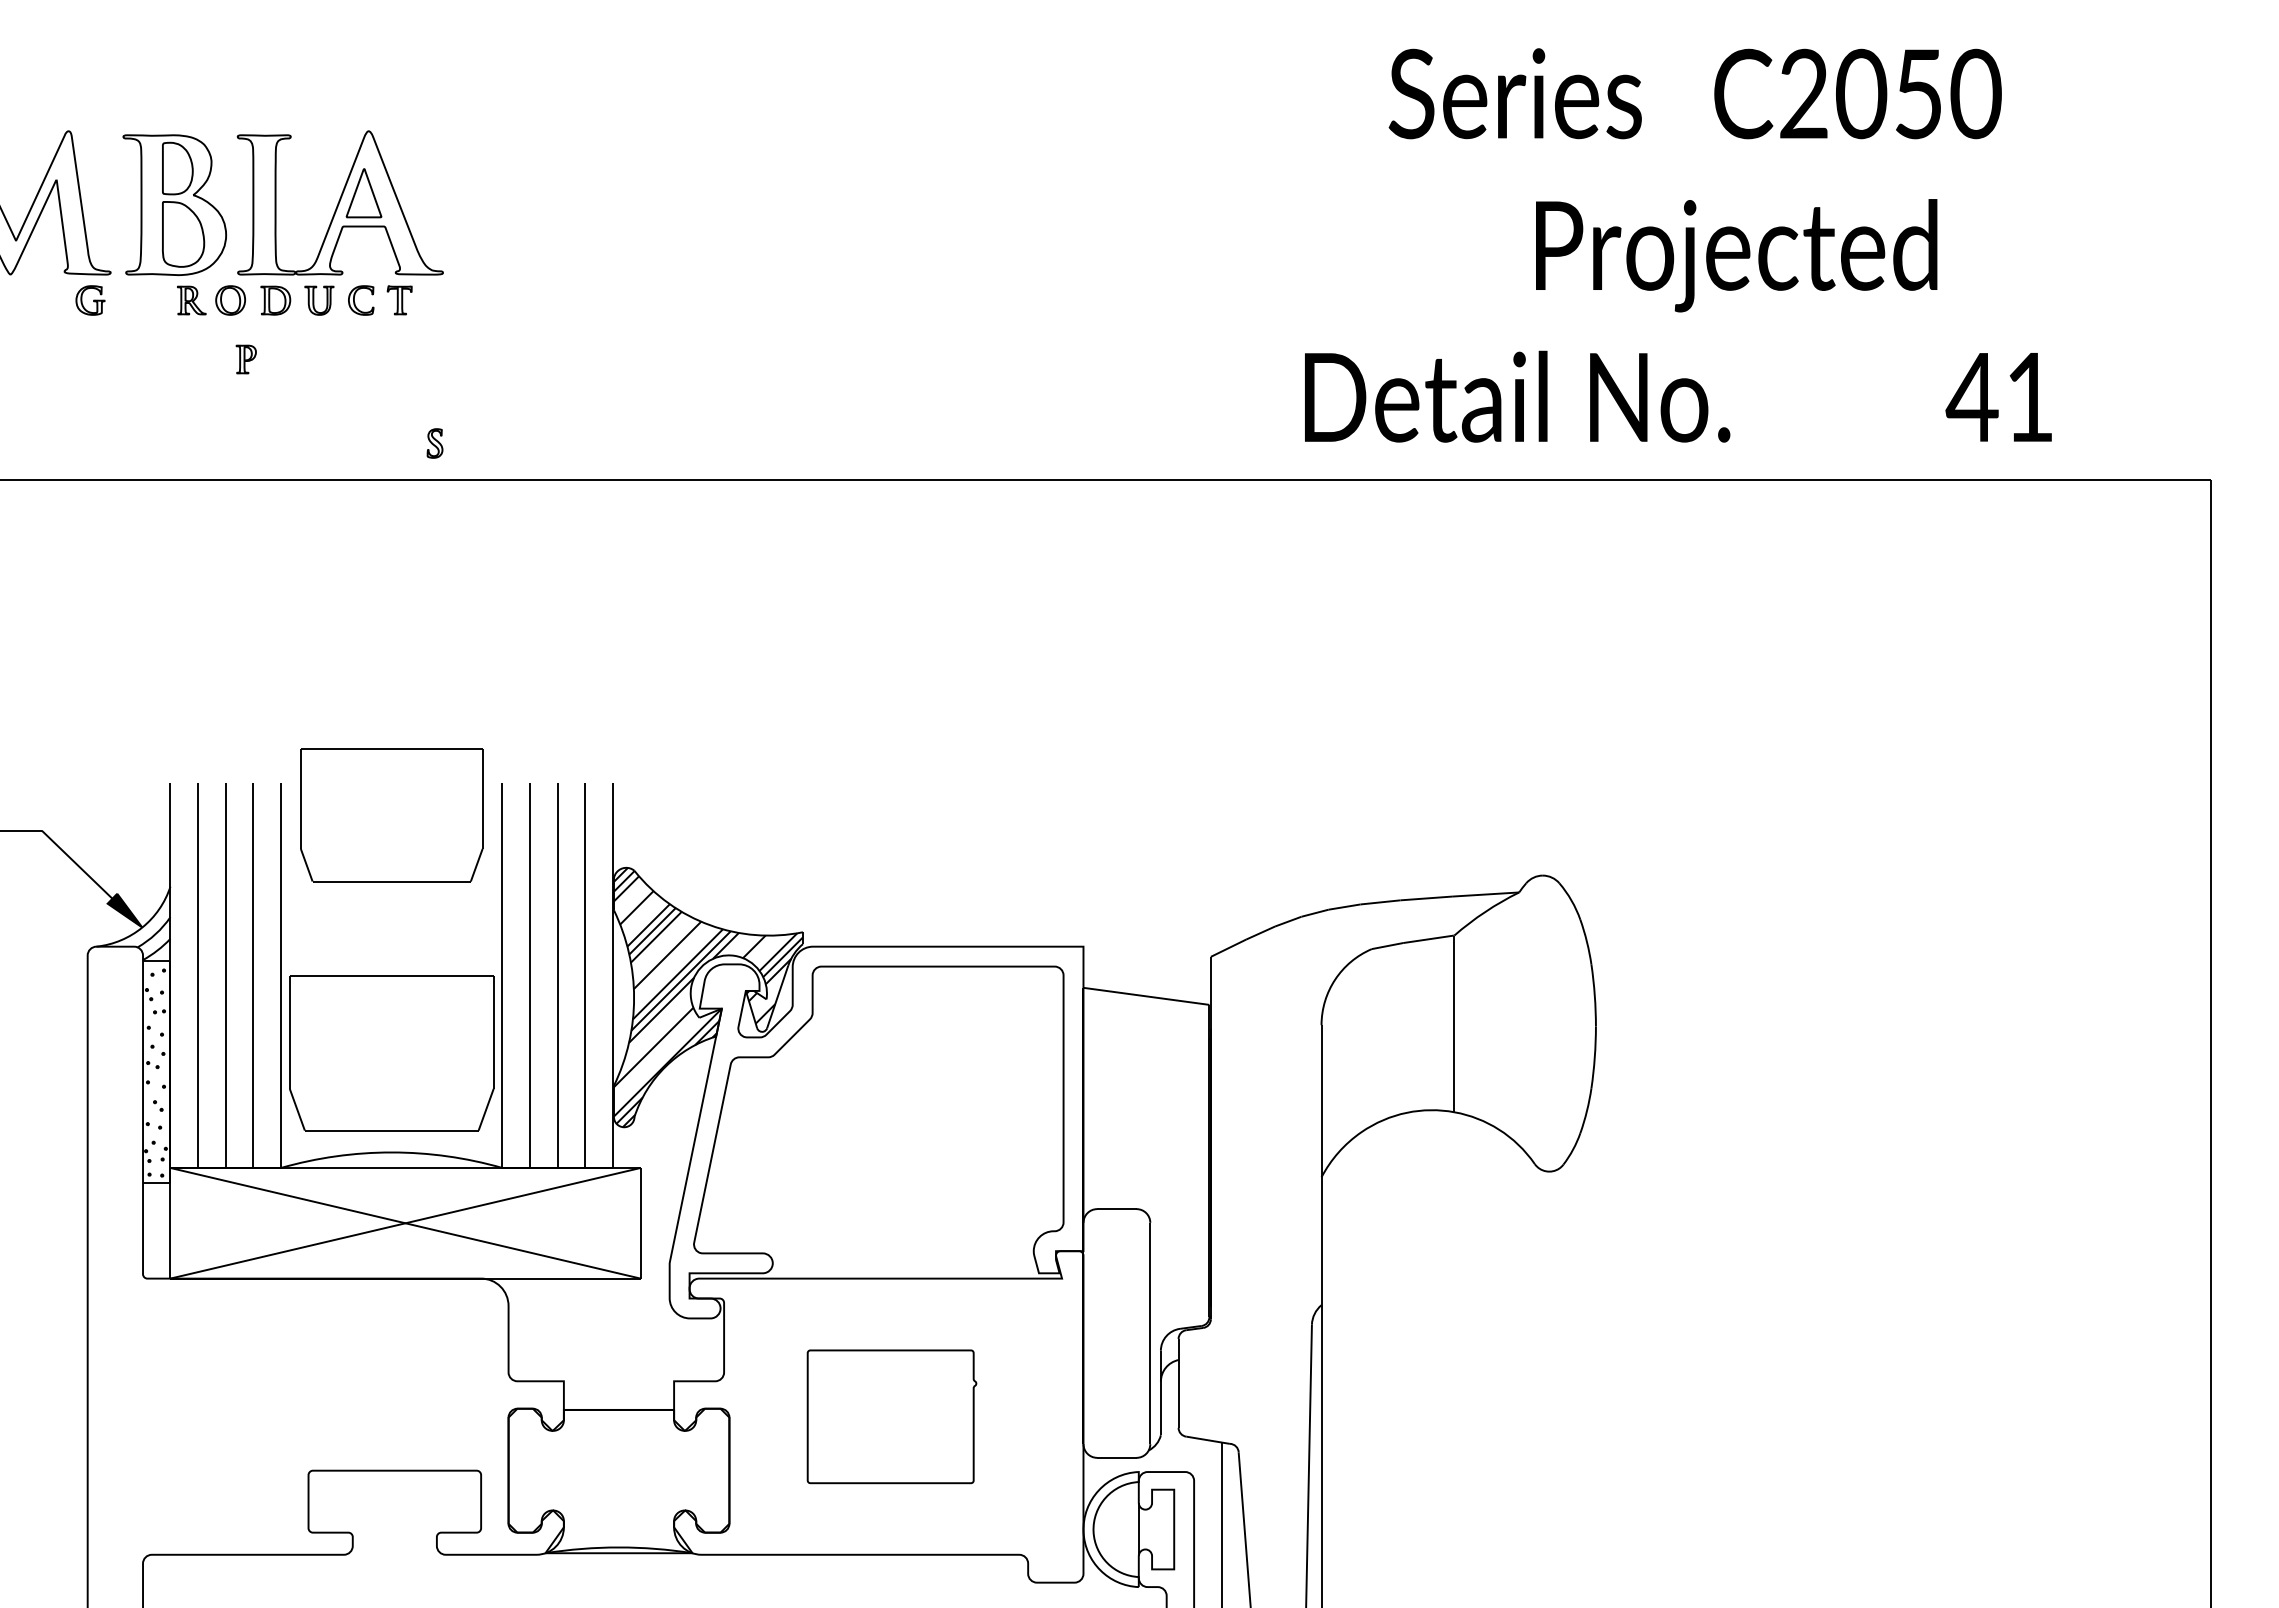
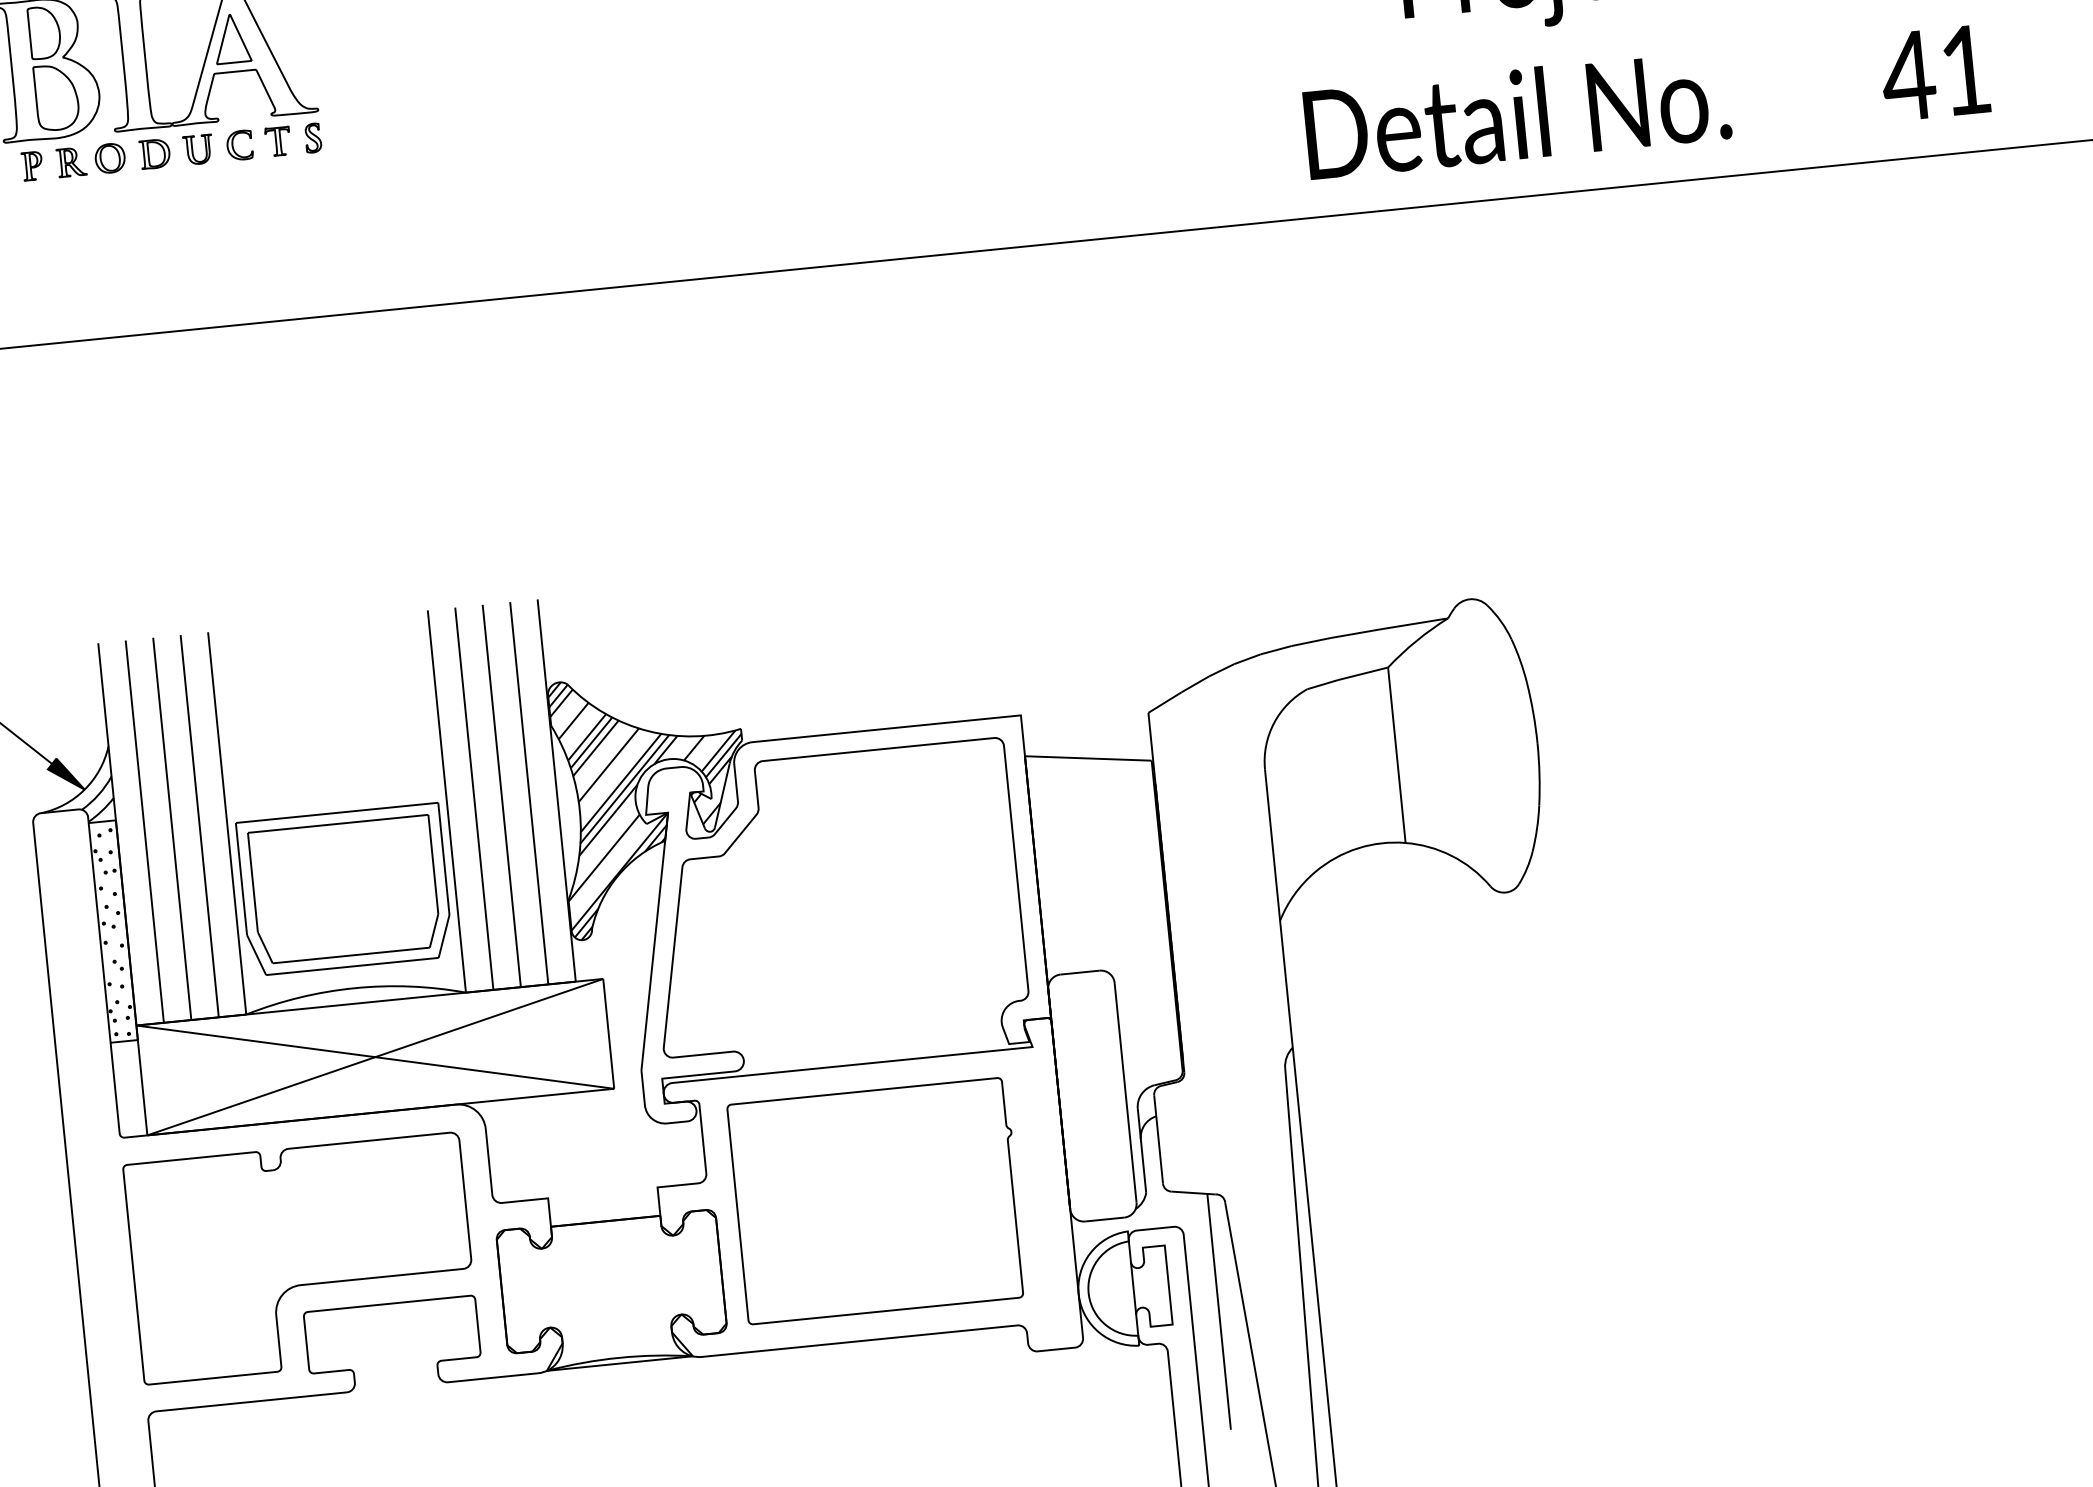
part: (245, 359) -> (31, 166), moved
text: (1517, 396) -> (1517, 114), moved
text: (1998, 397) -> (1934, 73), moved
part: (434, 443) -> (312, 138), moved
part: (391, 815) -> (344, 889), moved
part: (311, 1416) -> (301, 1258), added
part: (891, 1416) -> (876, 1200), size x1.67

